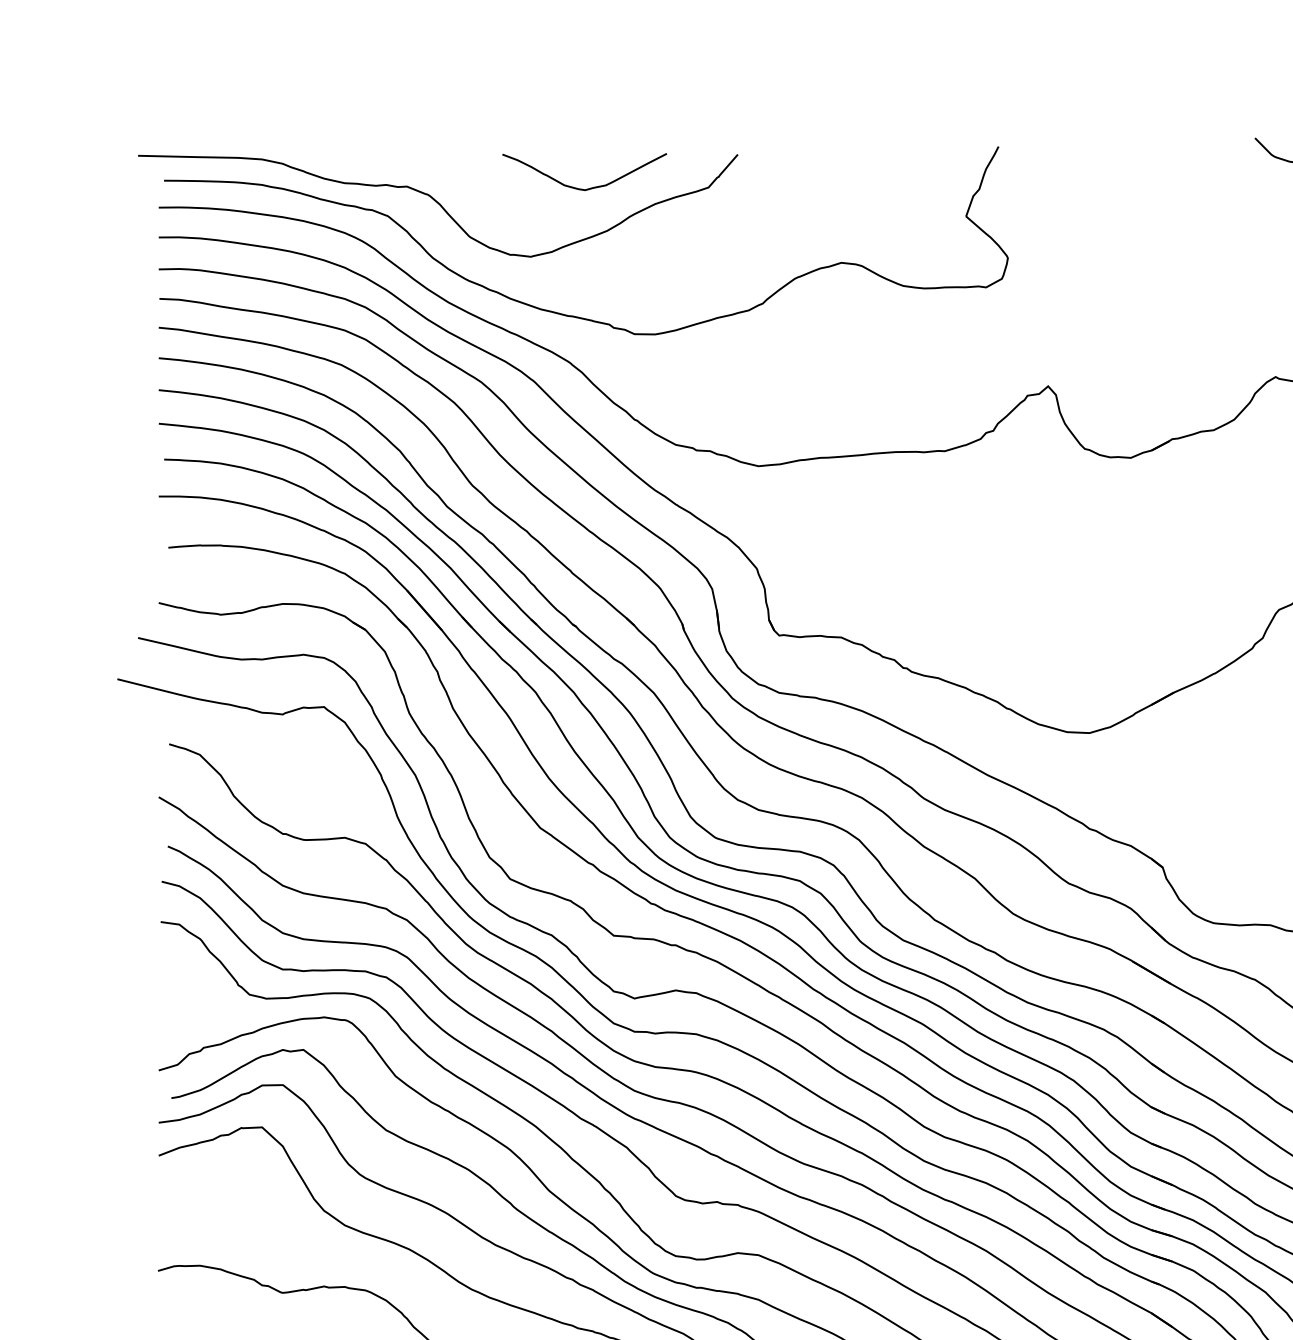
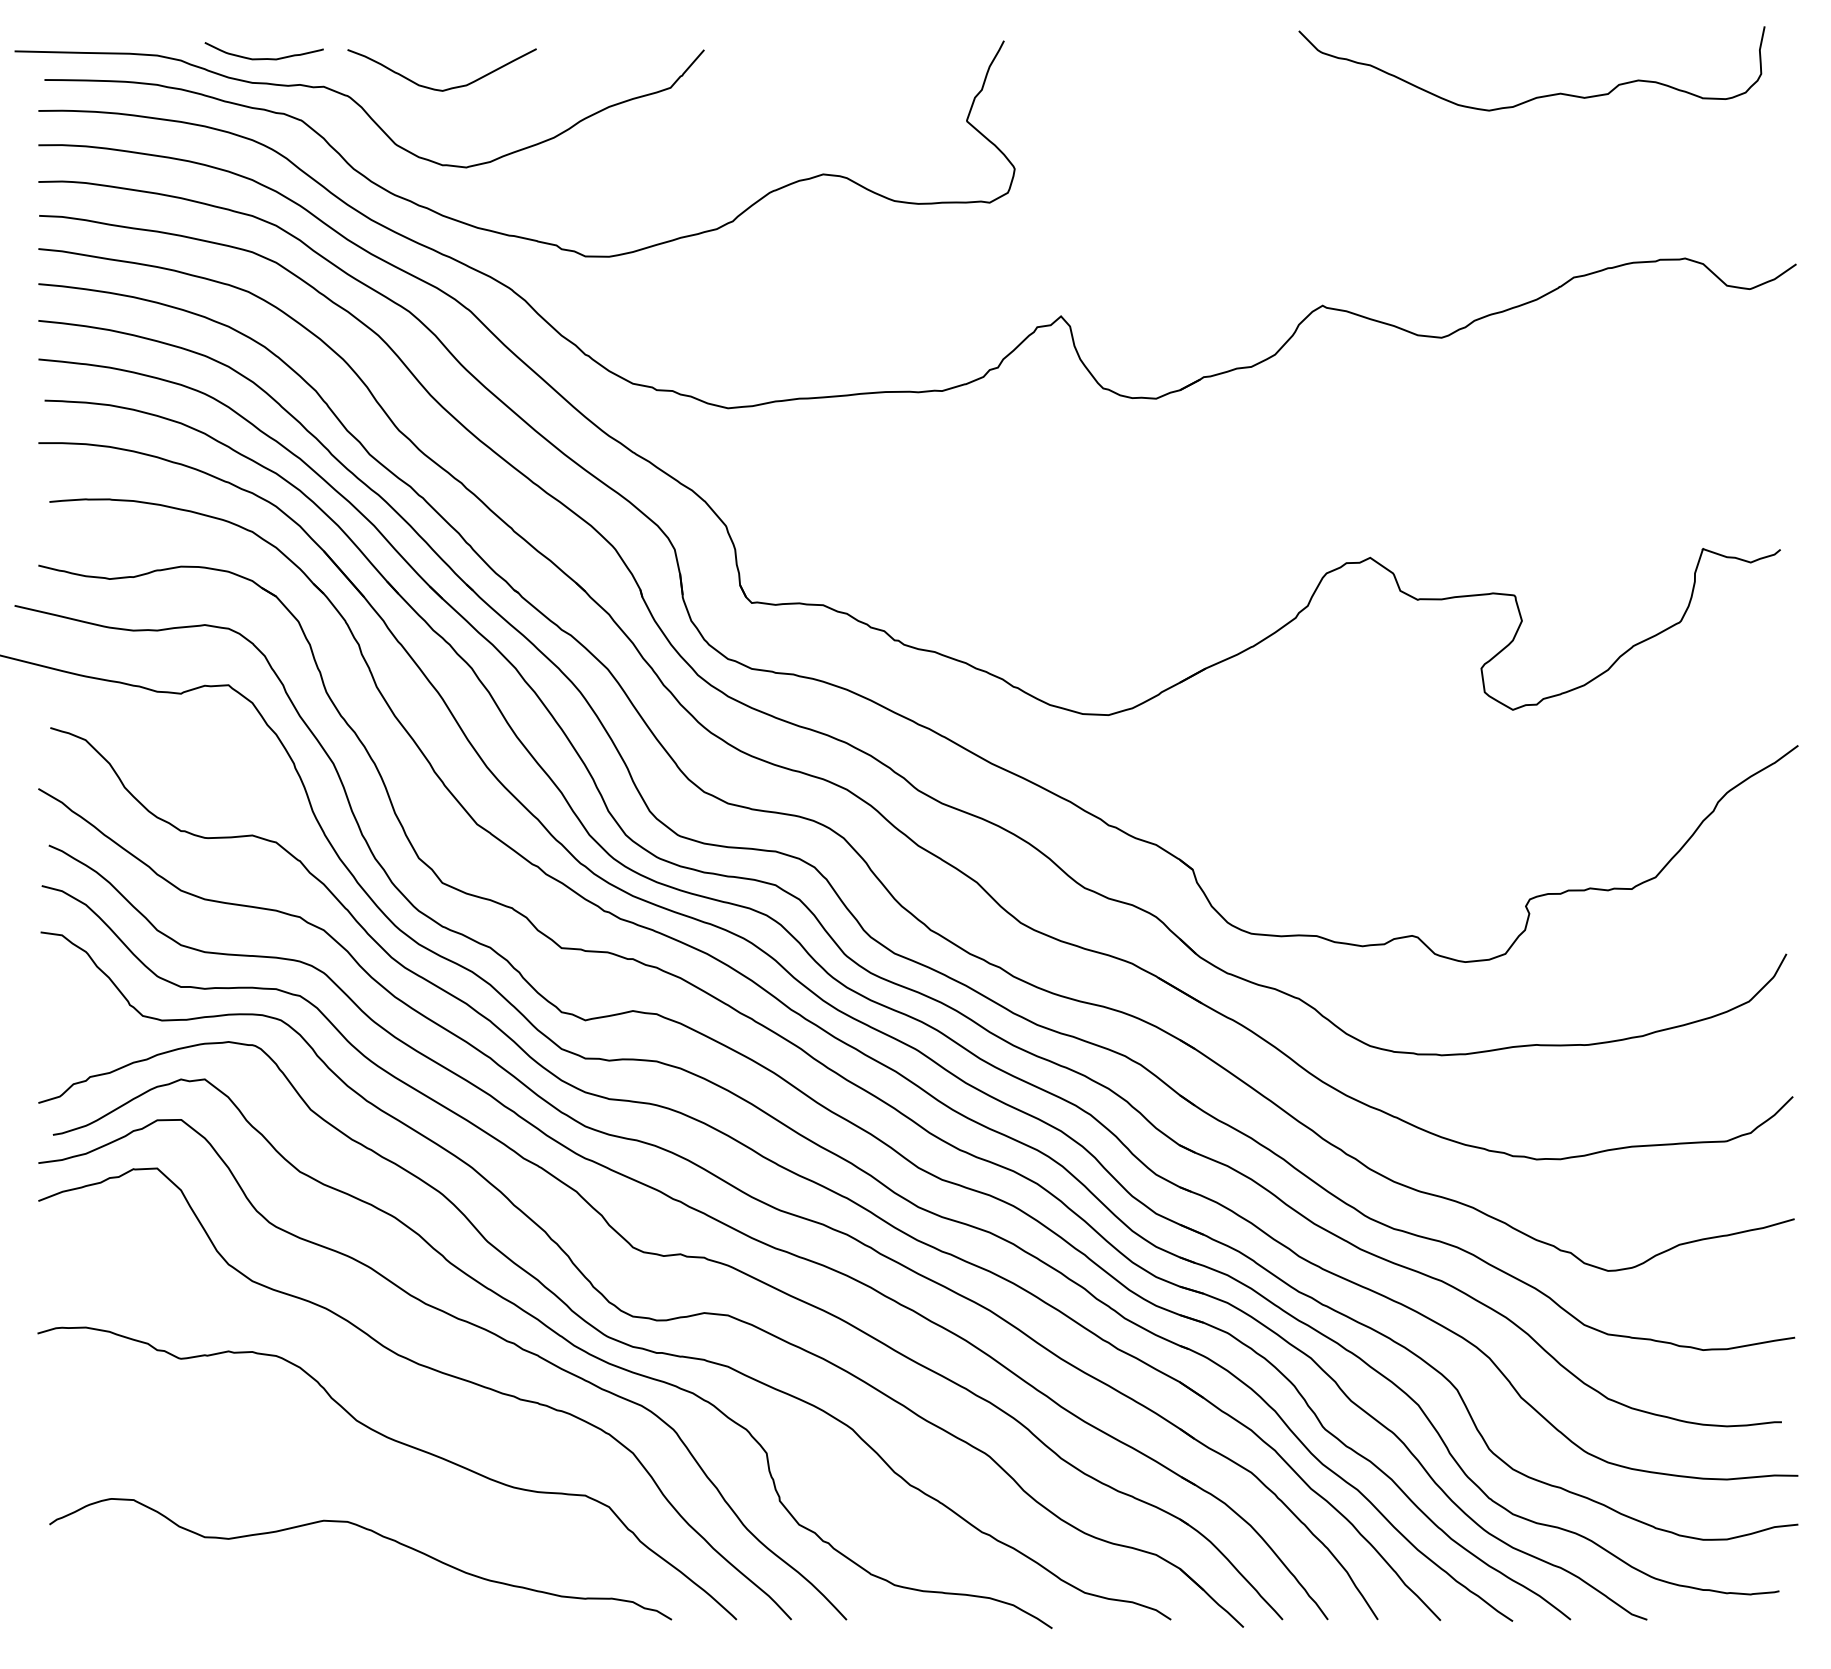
curve: (354, 162) -> (263, 58), added
curve: (578, 188) -> (435, 88), moved

